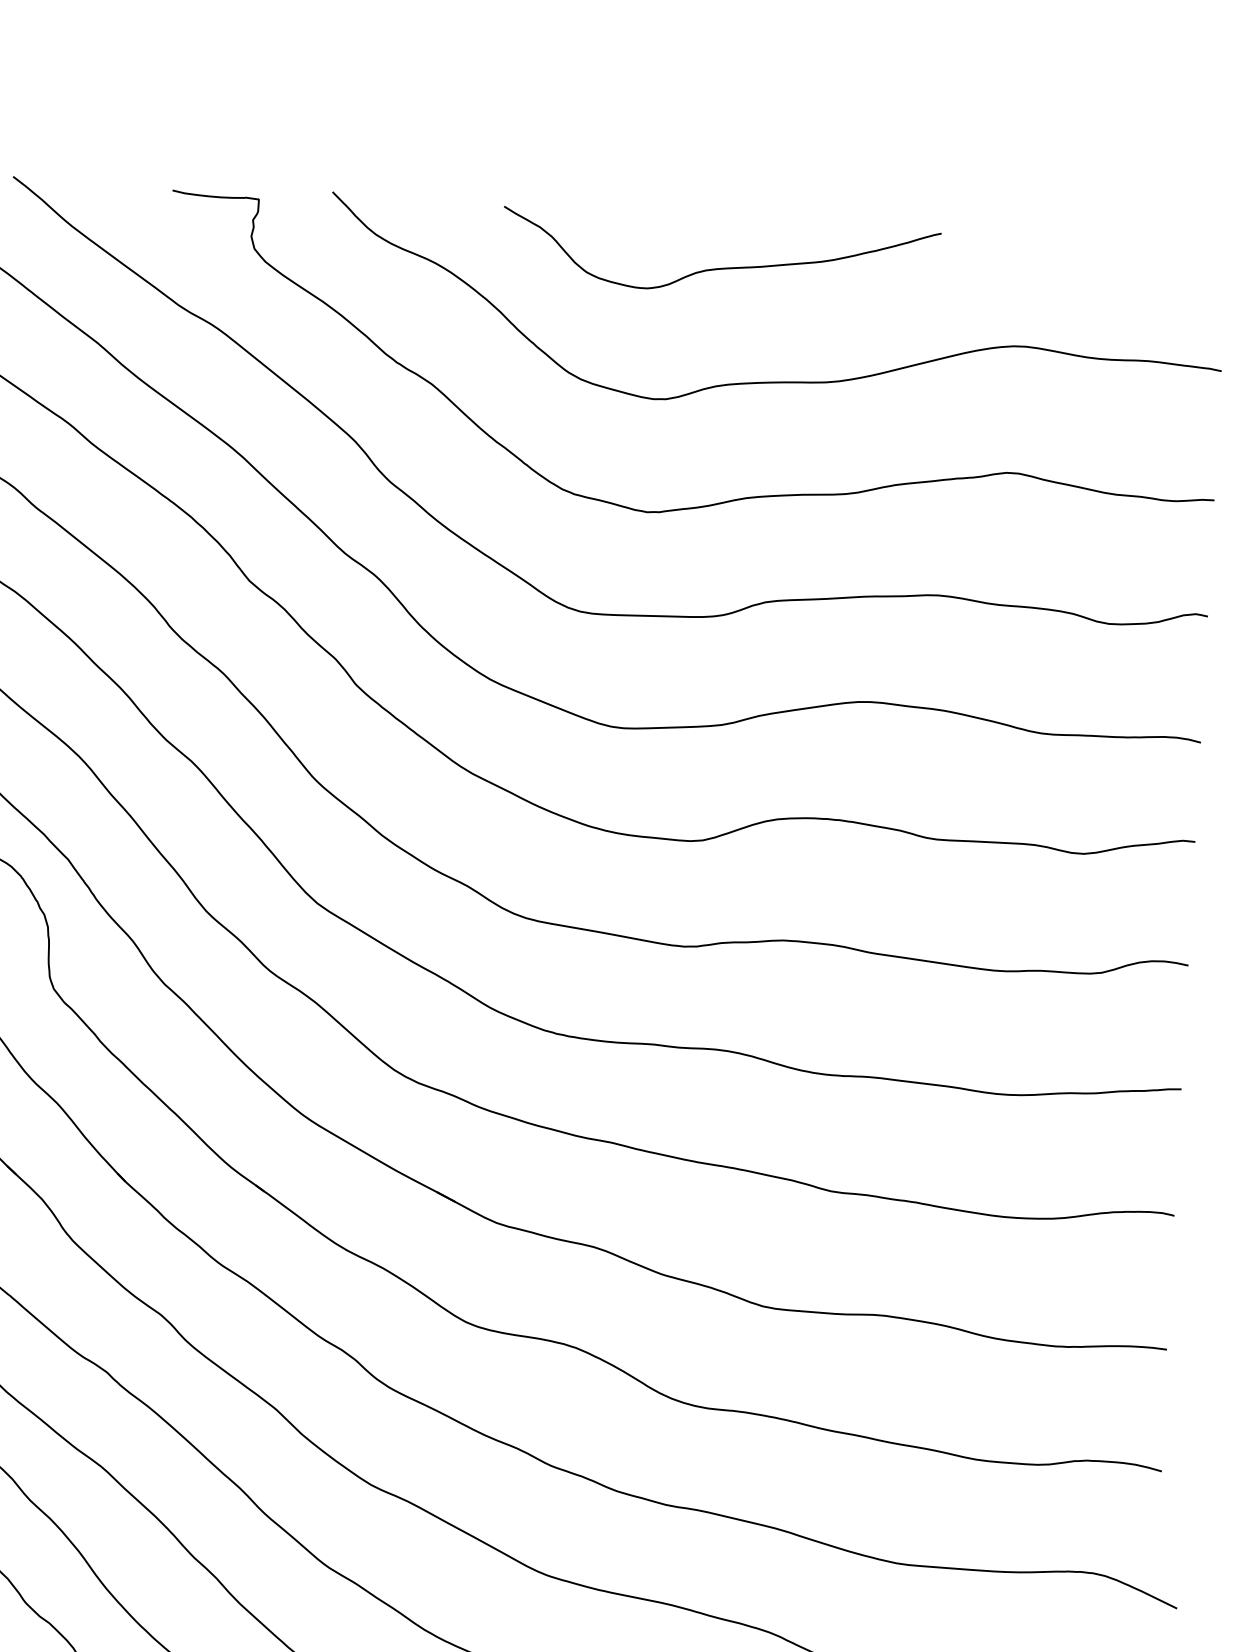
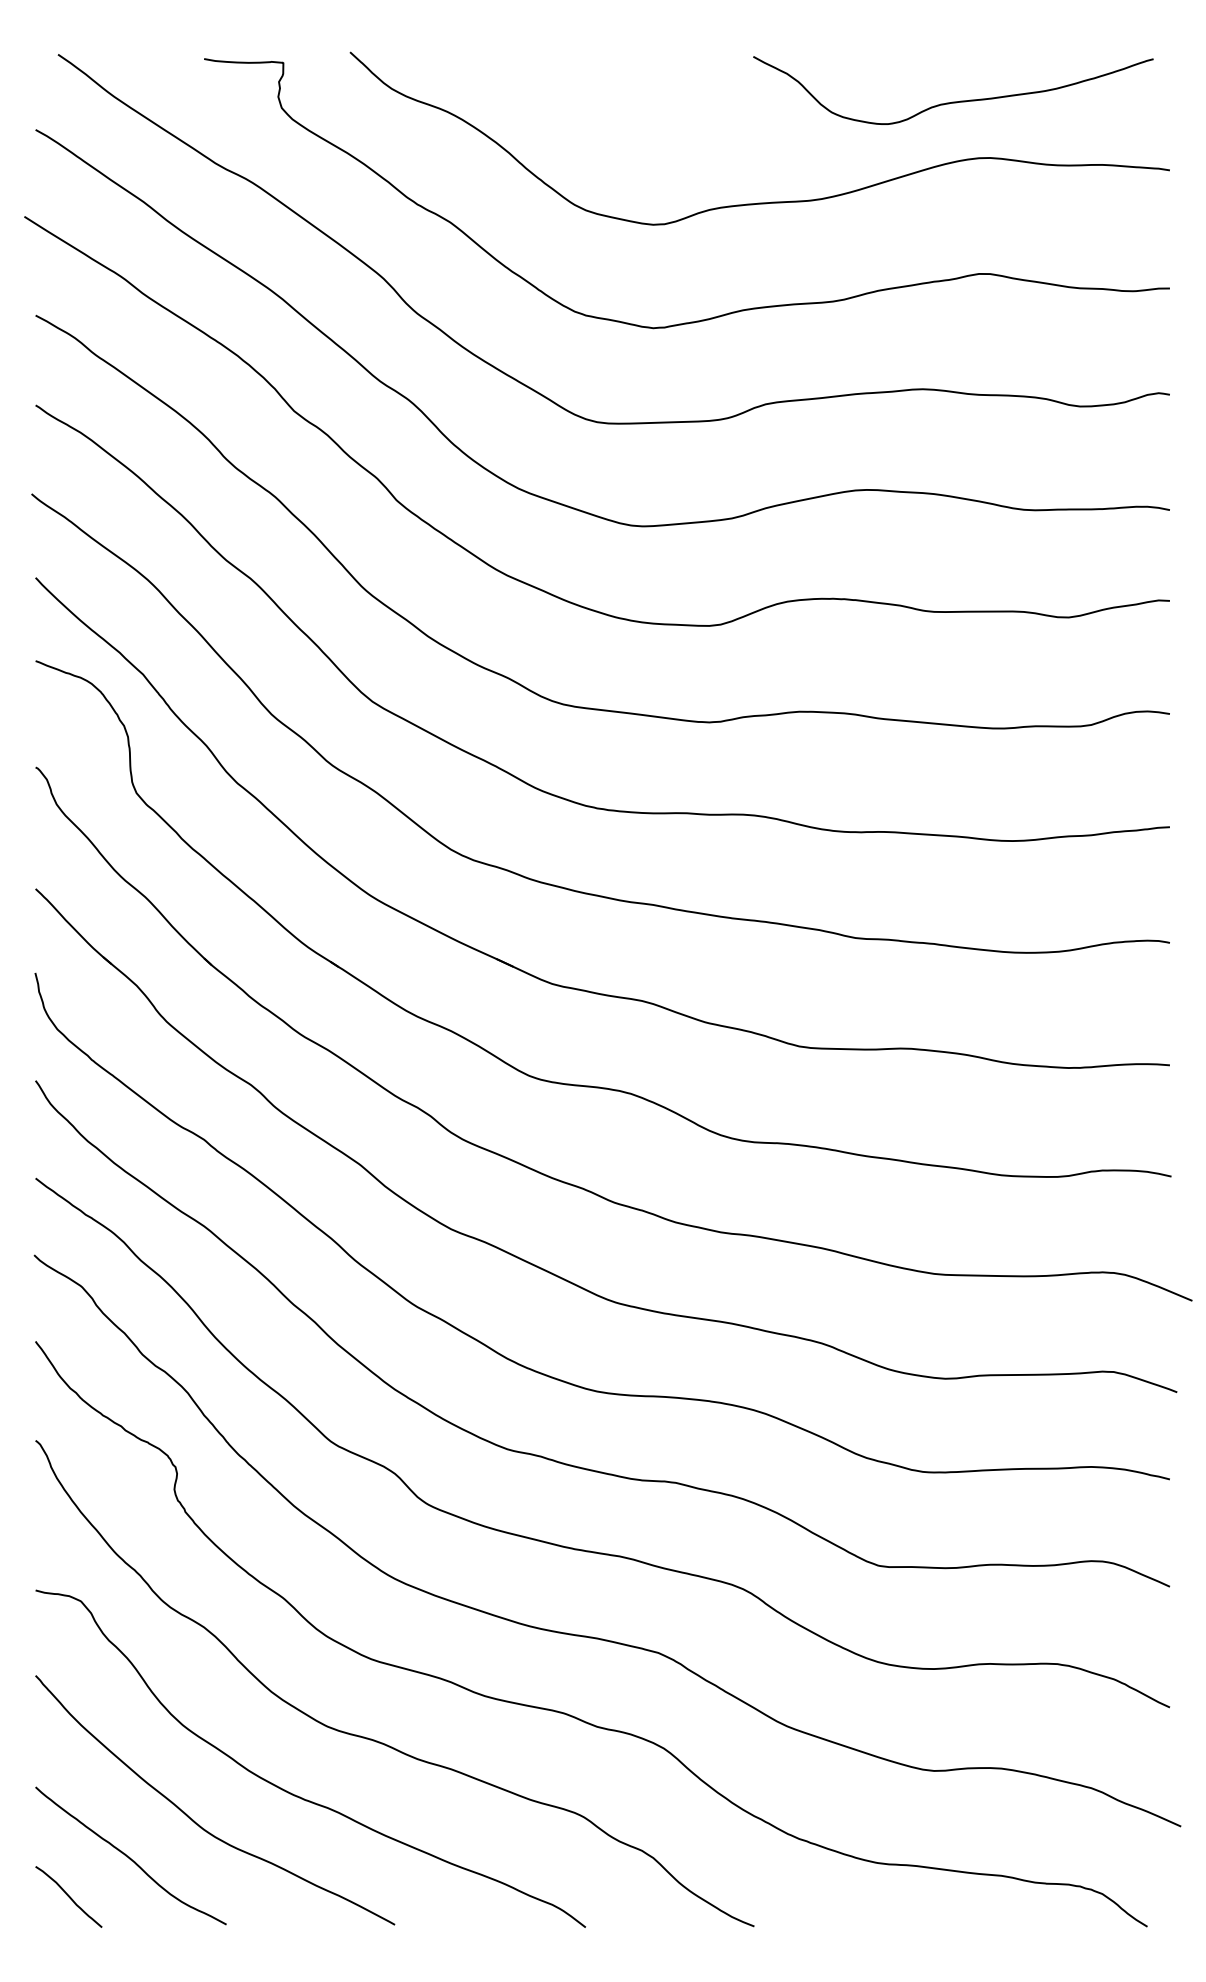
curve: (720, 267) -> (953, 101), moved

